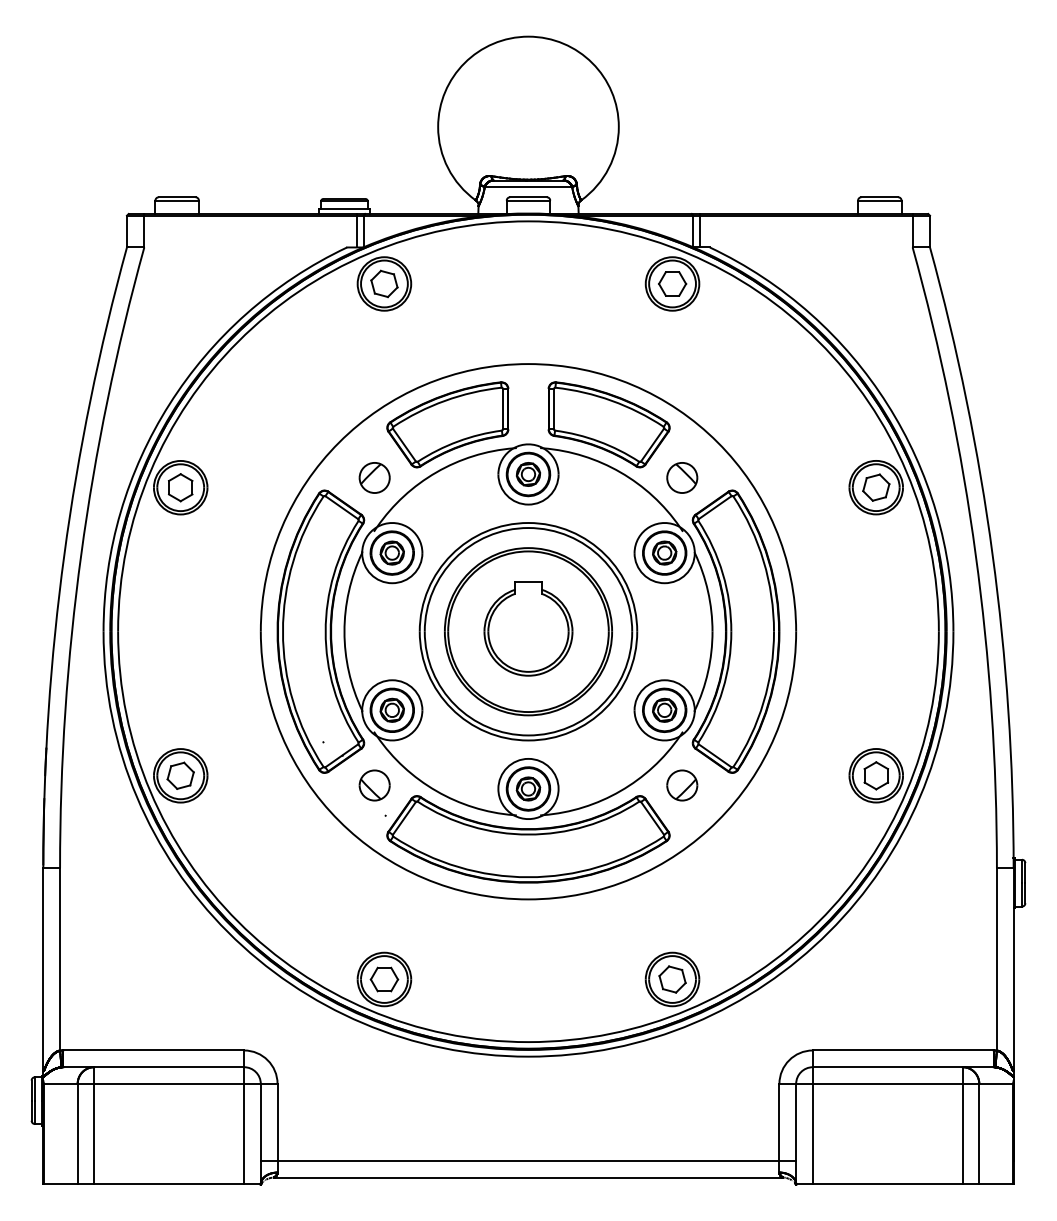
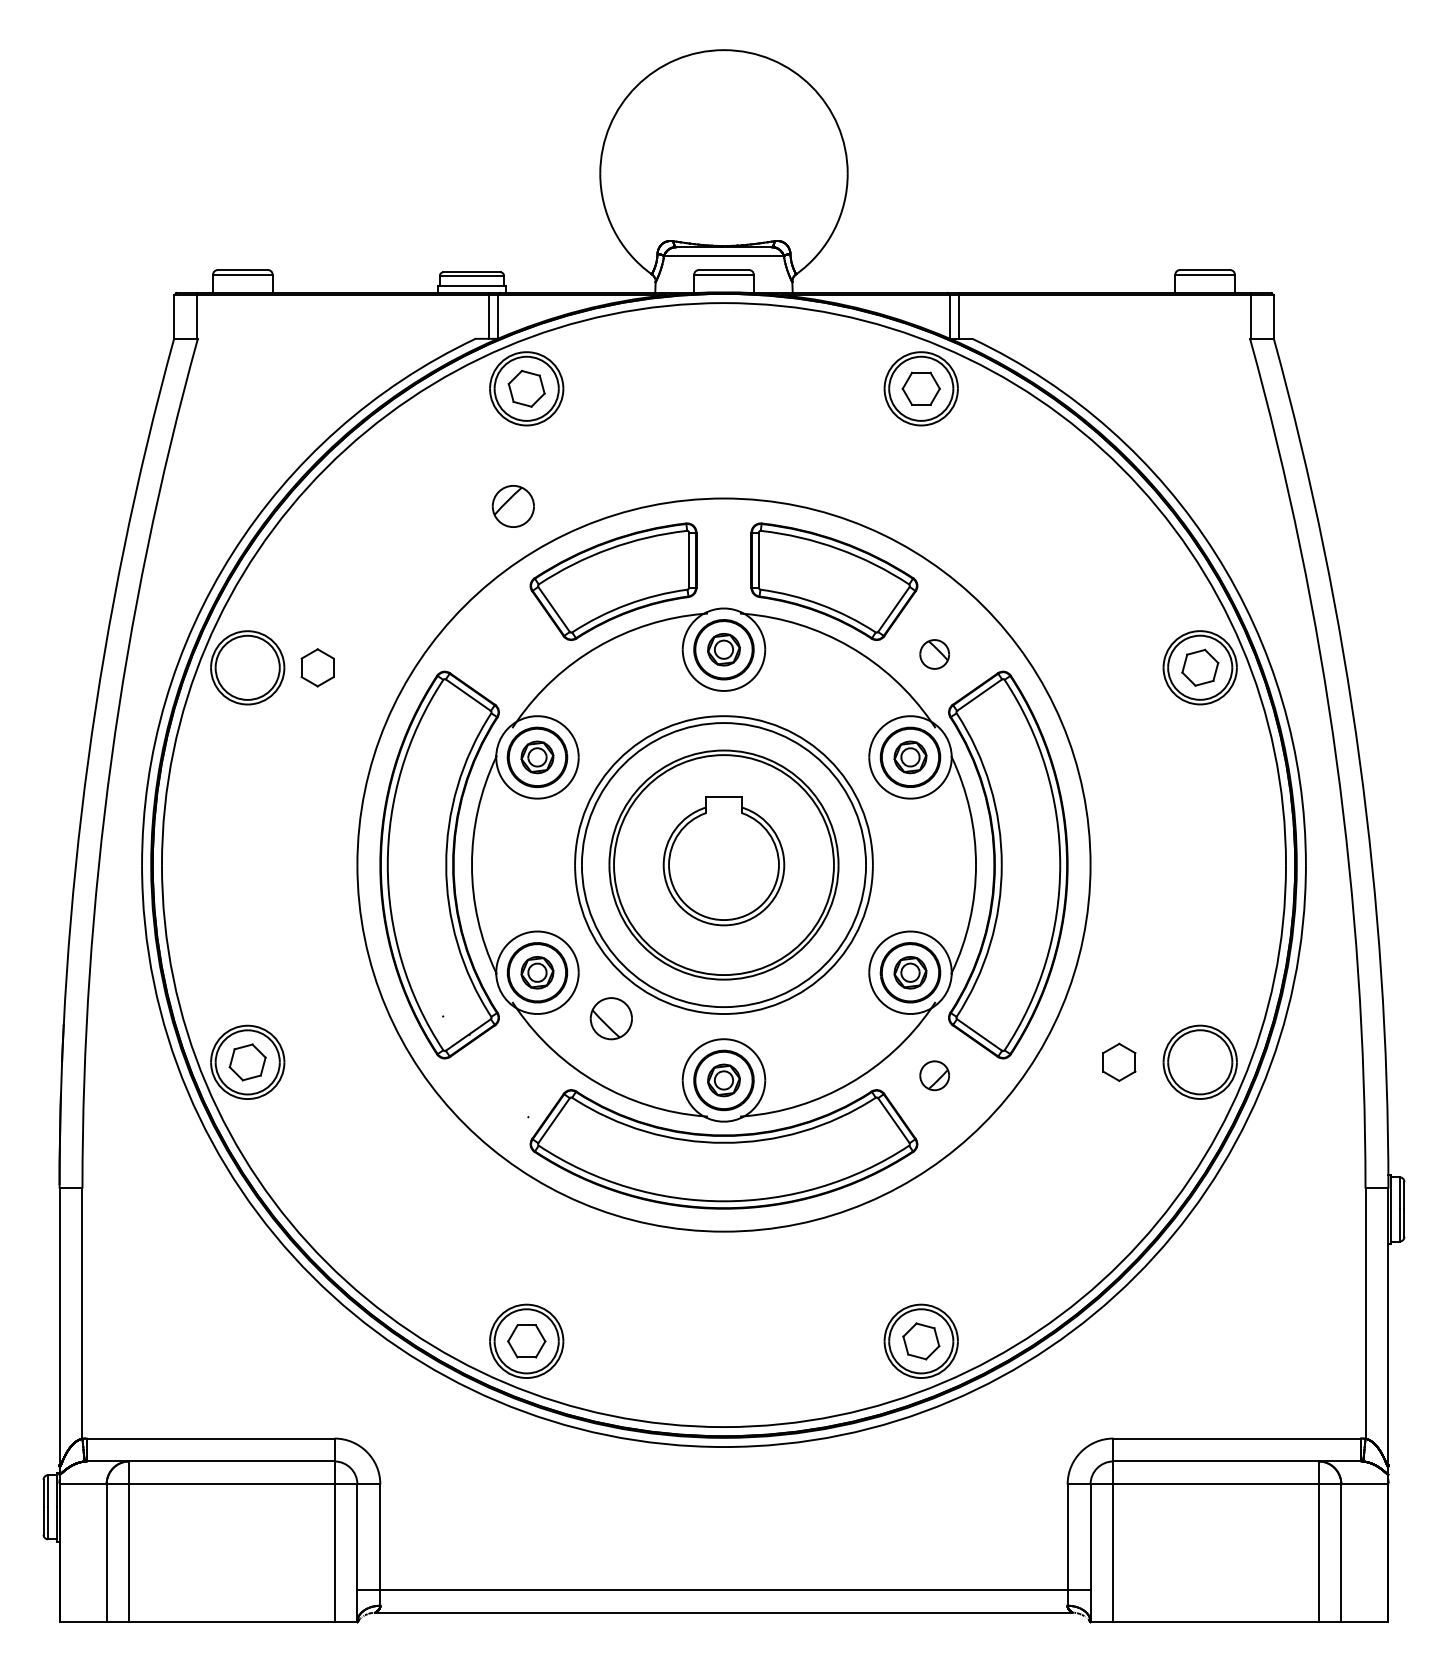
part: (374, 477) -> (512, 506), moved
part: (682, 477) -> (934, 654), size x0.7
part: (180, 487) -> (317, 667), moved
part: (876, 775) -> (1119, 1061), moved
part: (374, 785) -> (610, 1018), moved
part: (682, 785) -> (934, 1075), size x0.7

